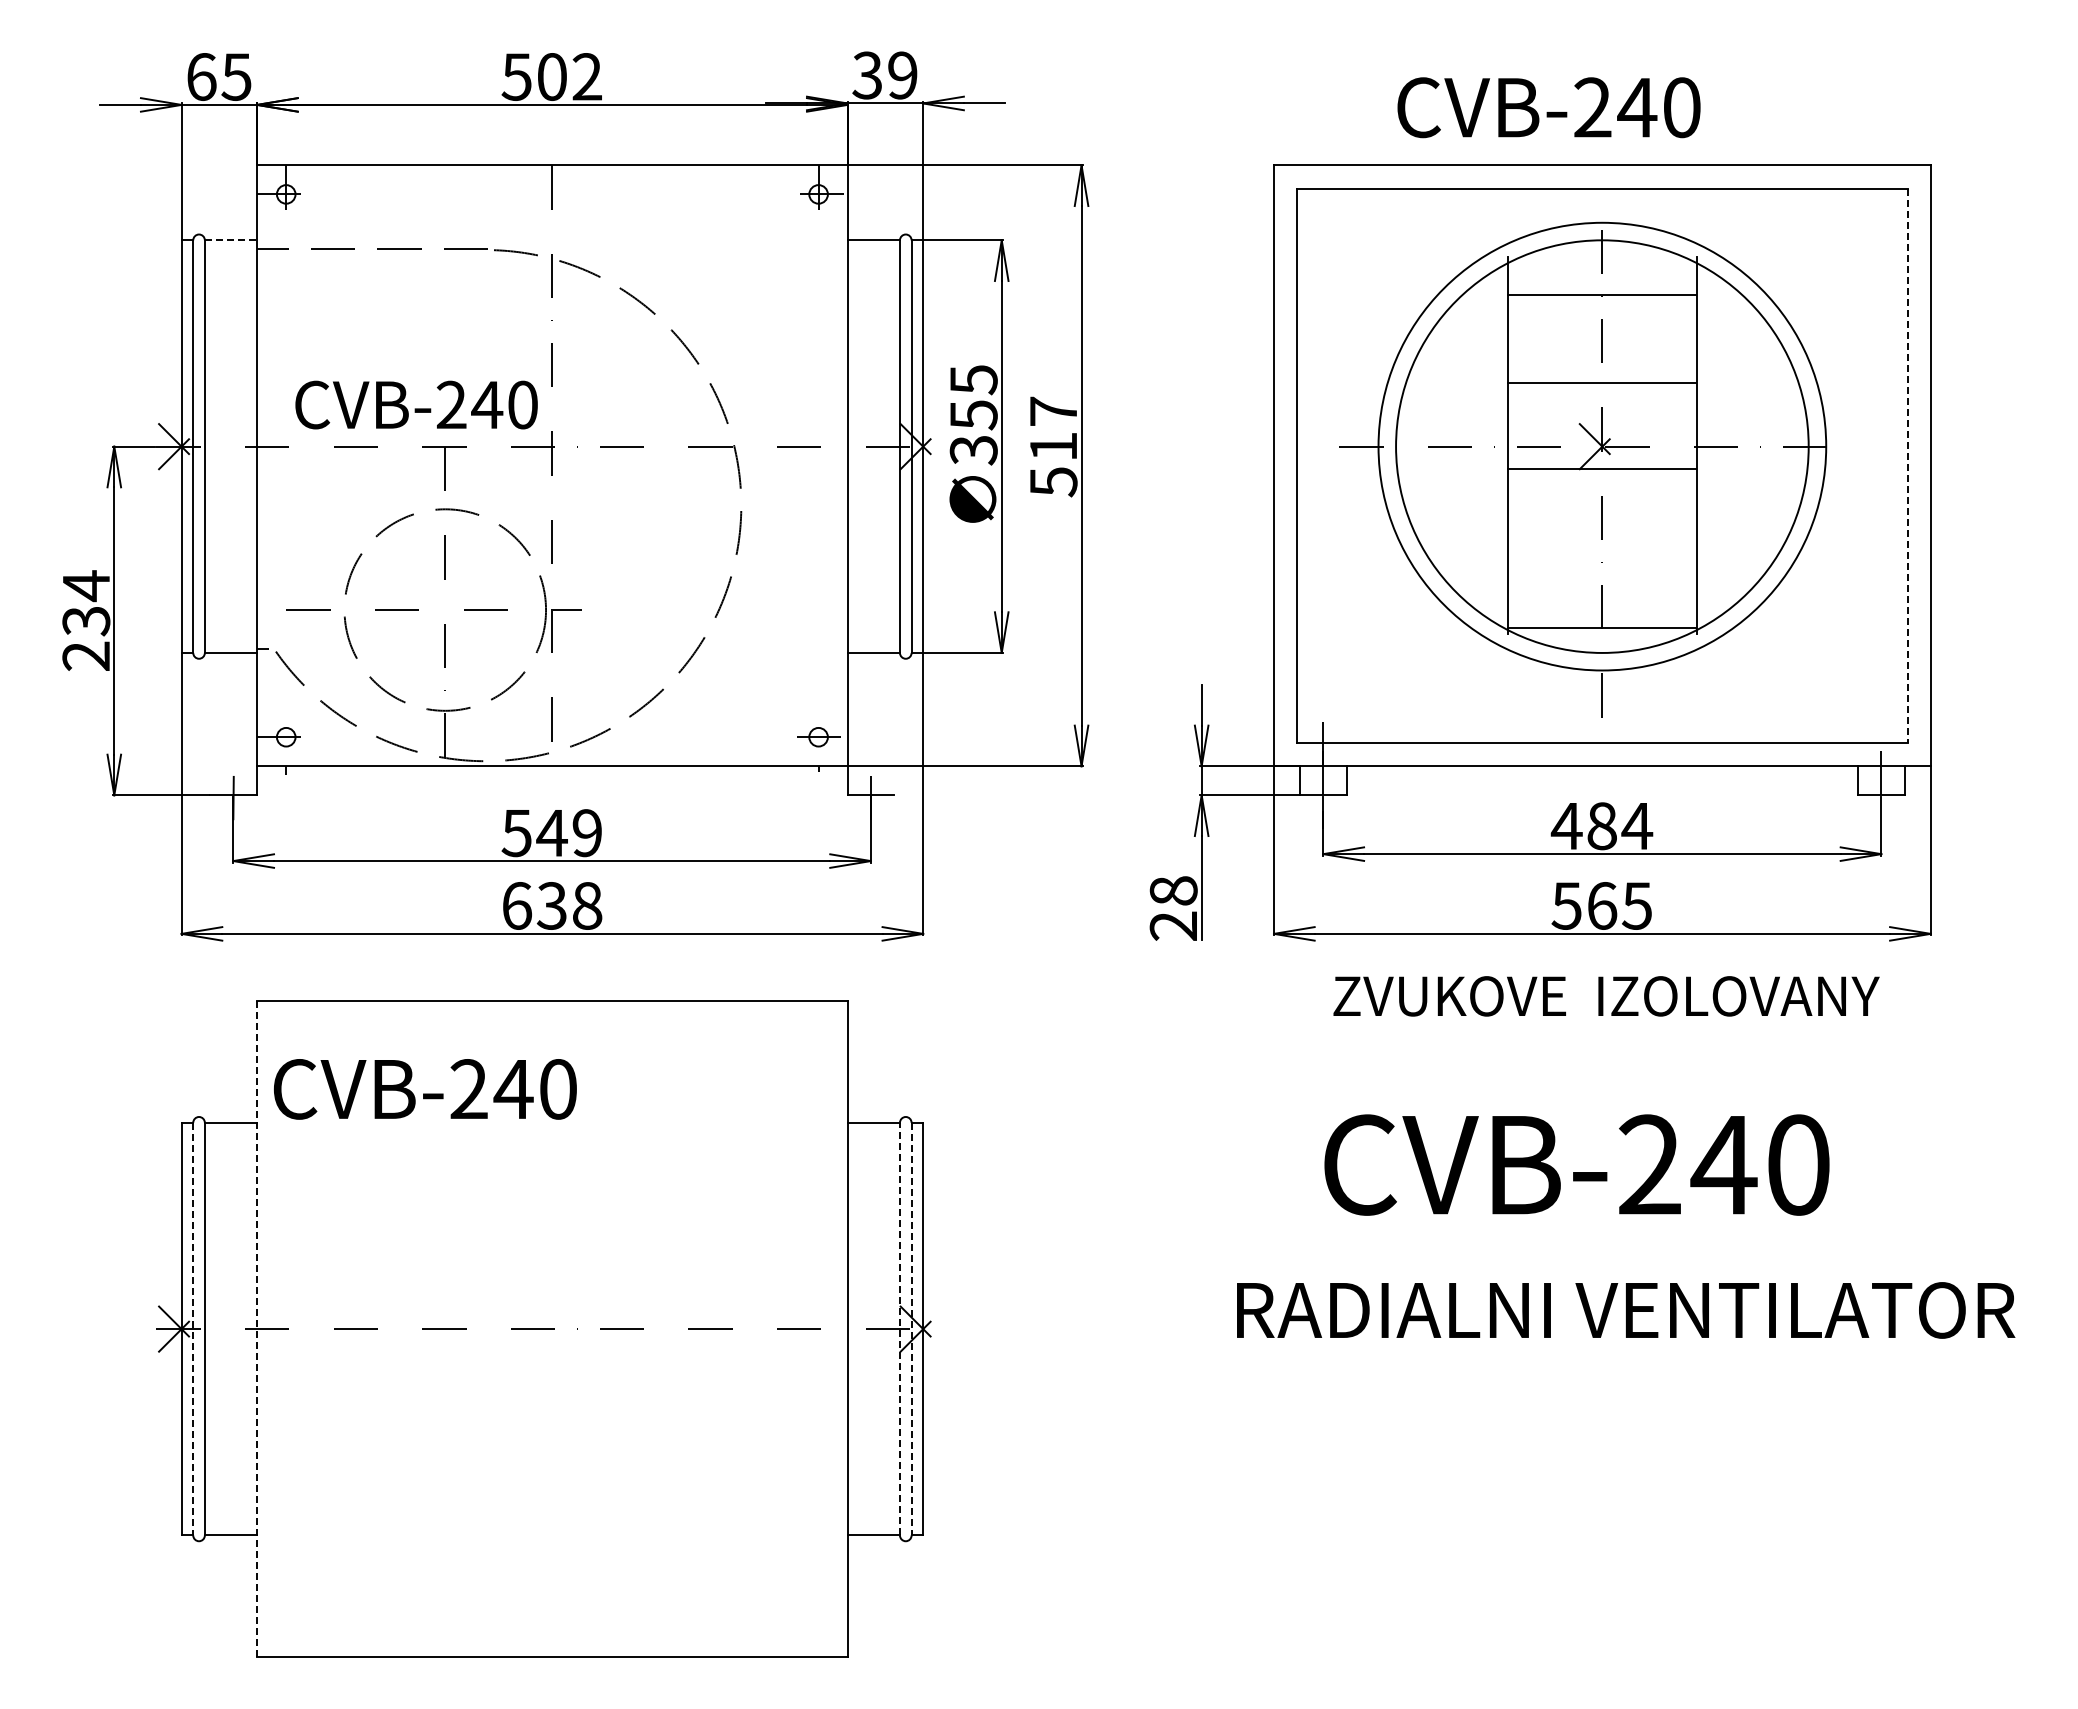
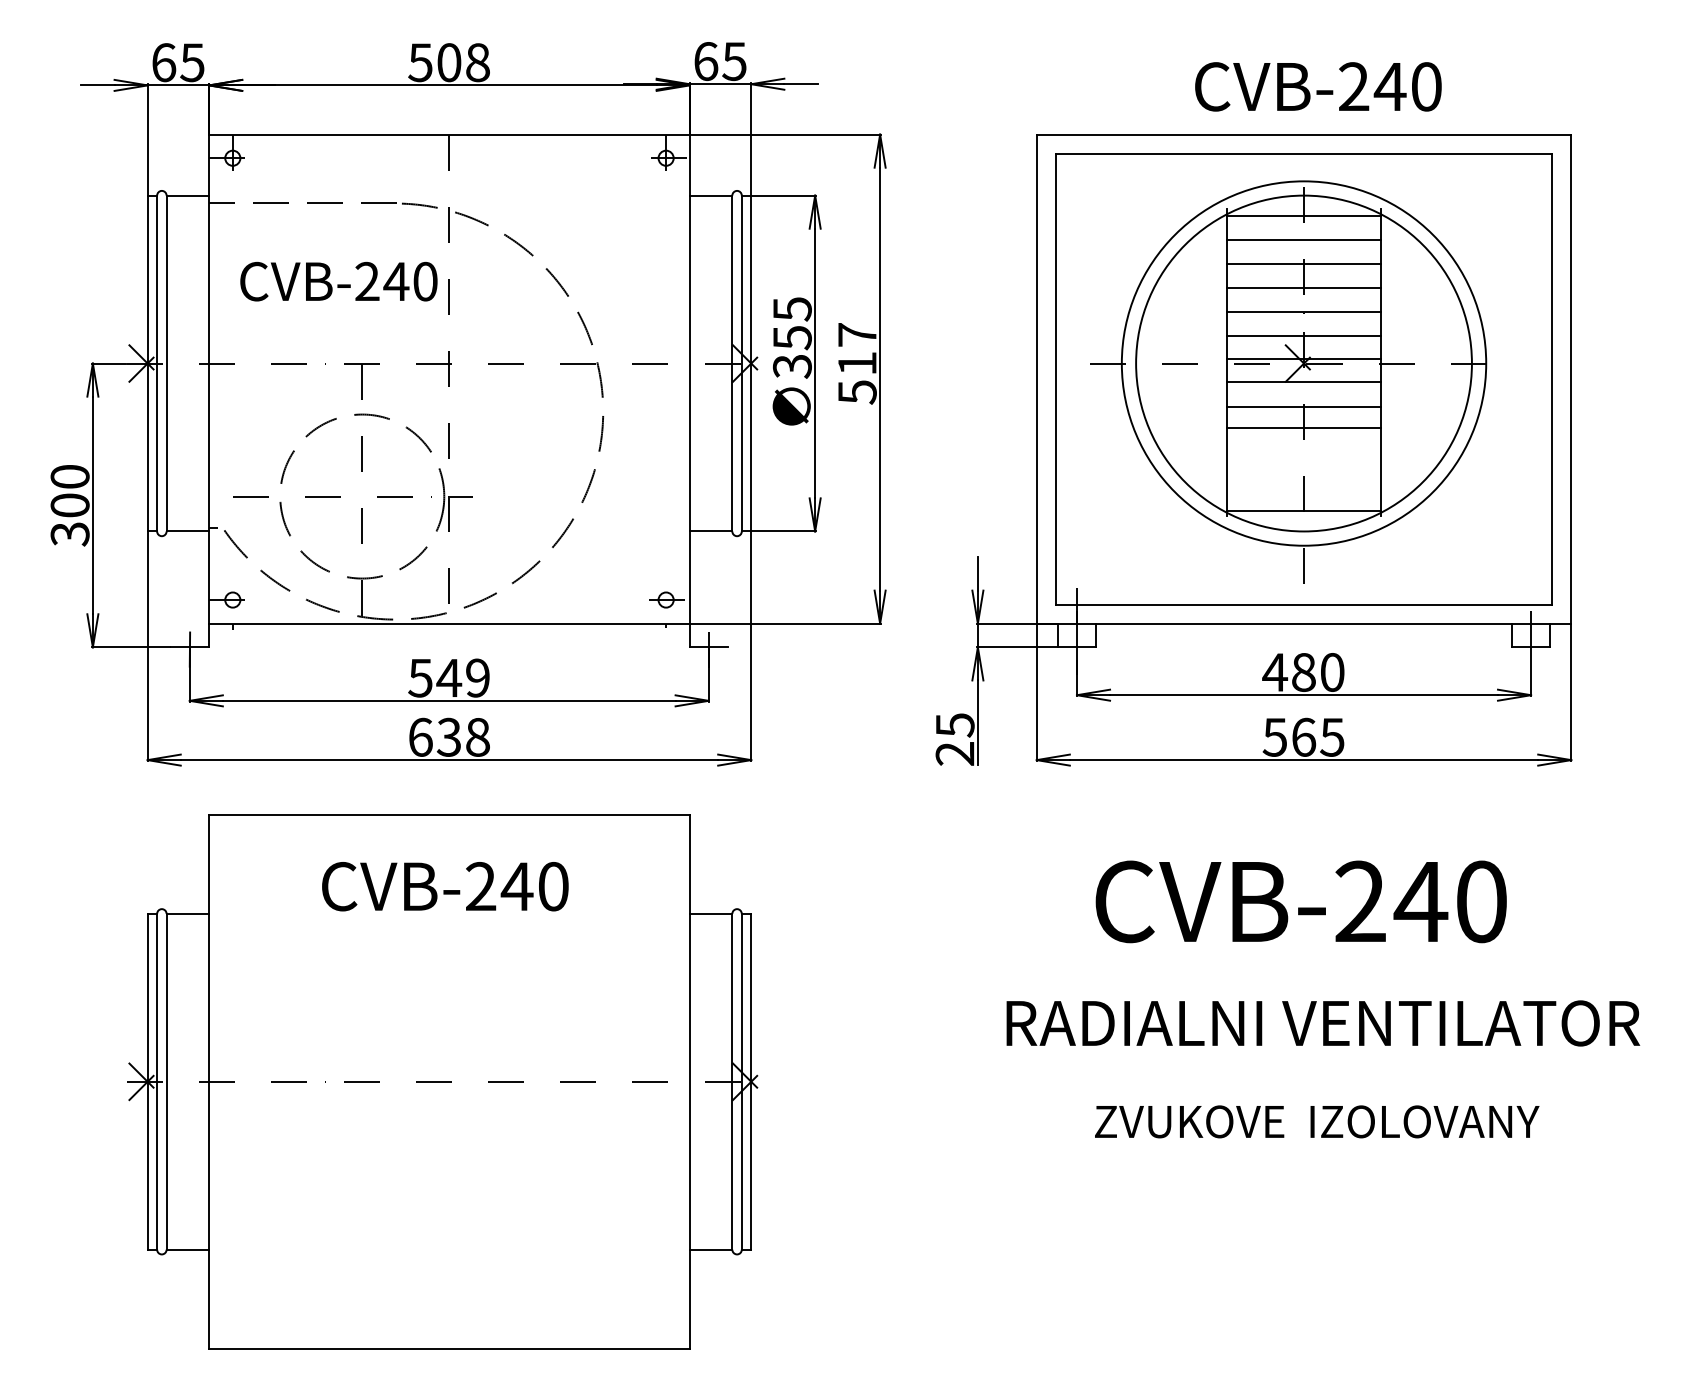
text: (884, 75) -> (719, 61), 39 -> 65
text: (587, 76) -> (478, 62), 502 -> 508
text: (1548, 107) -> (1317, 86), moved
line: (231, 240) -> (188, 195), dashed -> solid
line: (1601, 265) -> (1303, 216), added
line: (1601, 324) -> (1303, 264), added
line: (1601, 353) -> (1303, 287), added
text: (416, 404) -> (338, 281), moved
line: (1601, 412) -> (1303, 335), added
line: (1601, 441) -> (1303, 359), added
line: (1907, 466) -> (1552, 379), dashed -> solid
line: (1601, 500) -> (1303, 407), added
line: (1601, 526) -> (1303, 428), added
text: (86, 620) -> (70, 505), 234 -> 300
text: (1637, 826) -> (1332, 672), 484 -> 480
text: (1173, 891) -> (954, 725), 28 -> 25
text: (1606, 996) -> (1317, 1121), moved
text: (425, 1089) -> (445, 886), moved
text: (1576, 1164) -> (1300, 901), moved
text: (1626, 1310) -> (1323, 1023), moved
line: (899, 1328) -> (731, 1081), dashed -> solid
line: (193, 1329) -> (157, 1082), dashed -> solid
line: (257, 1329) -> (209, 1082), dashed -> solid
line: (911, 1329) -> (741, 1082), dashed -> solid

